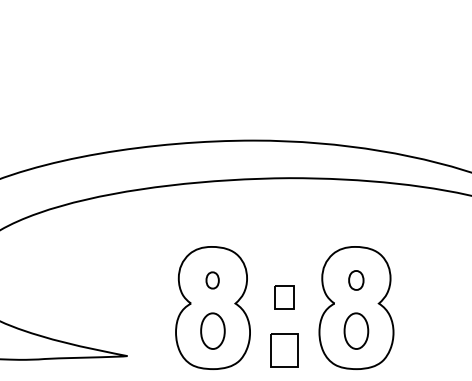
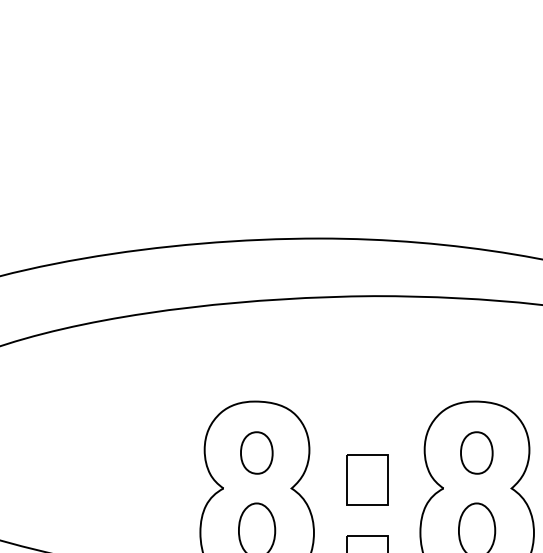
part: (212, 280) -> (256, 453), size x1.67
part: (356, 280) -> (477, 453), size x1.43
part: (284, 297) -> (366, 479), size x1.43

